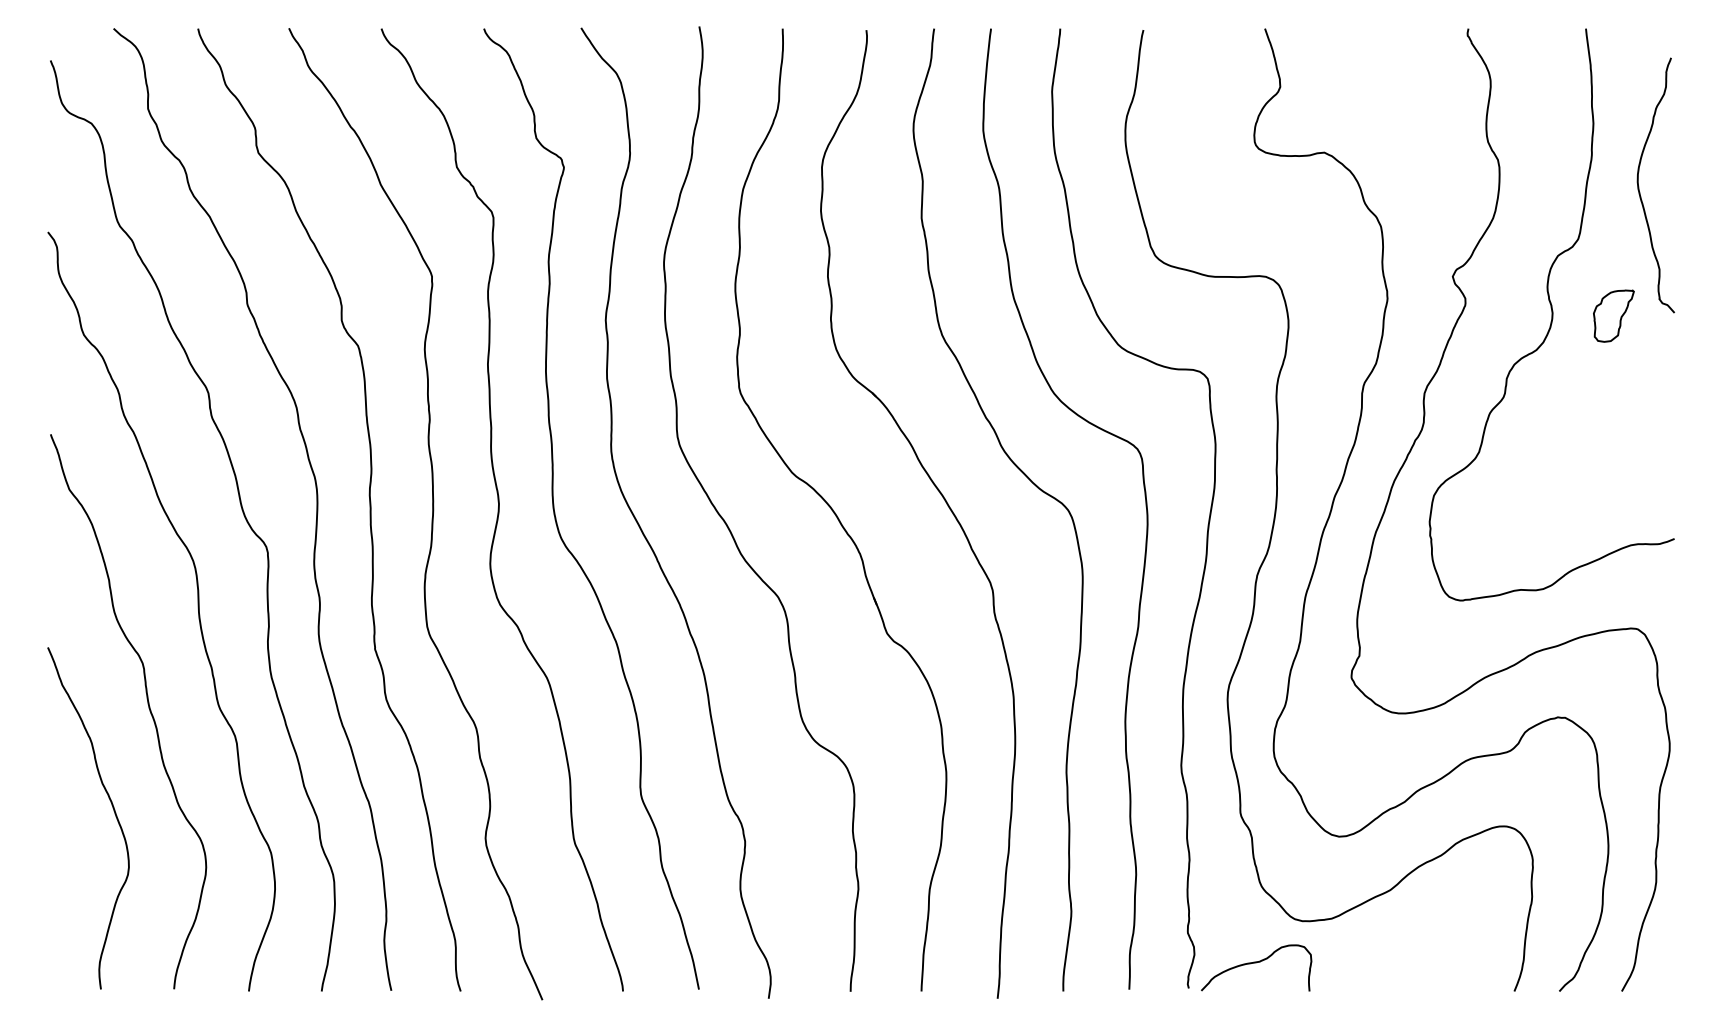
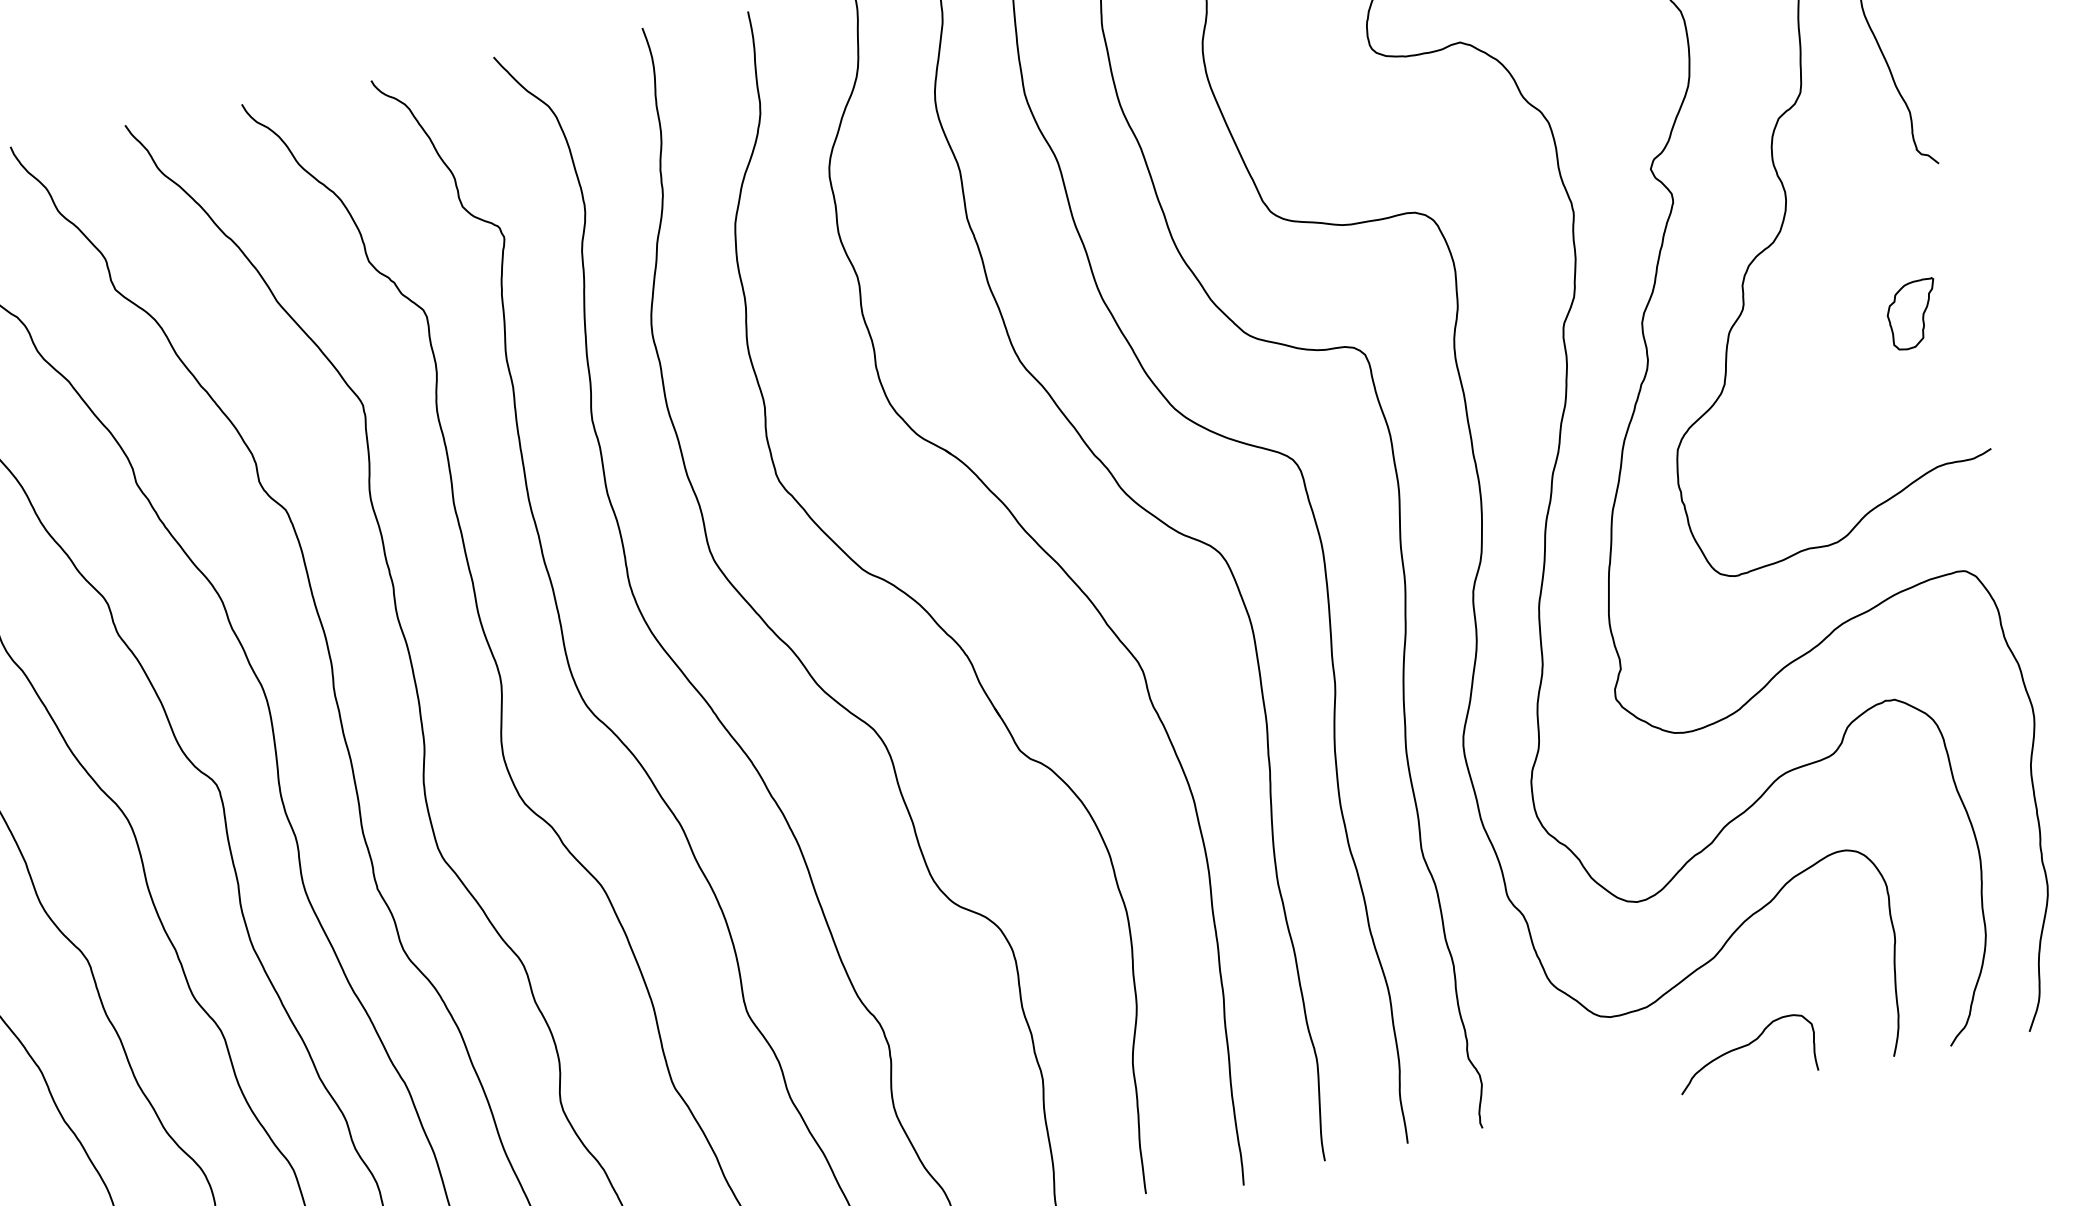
part: (1613, 315) -> (1912, 313), moved
curve: (1256, 963) -> (1745, 1047), moved

